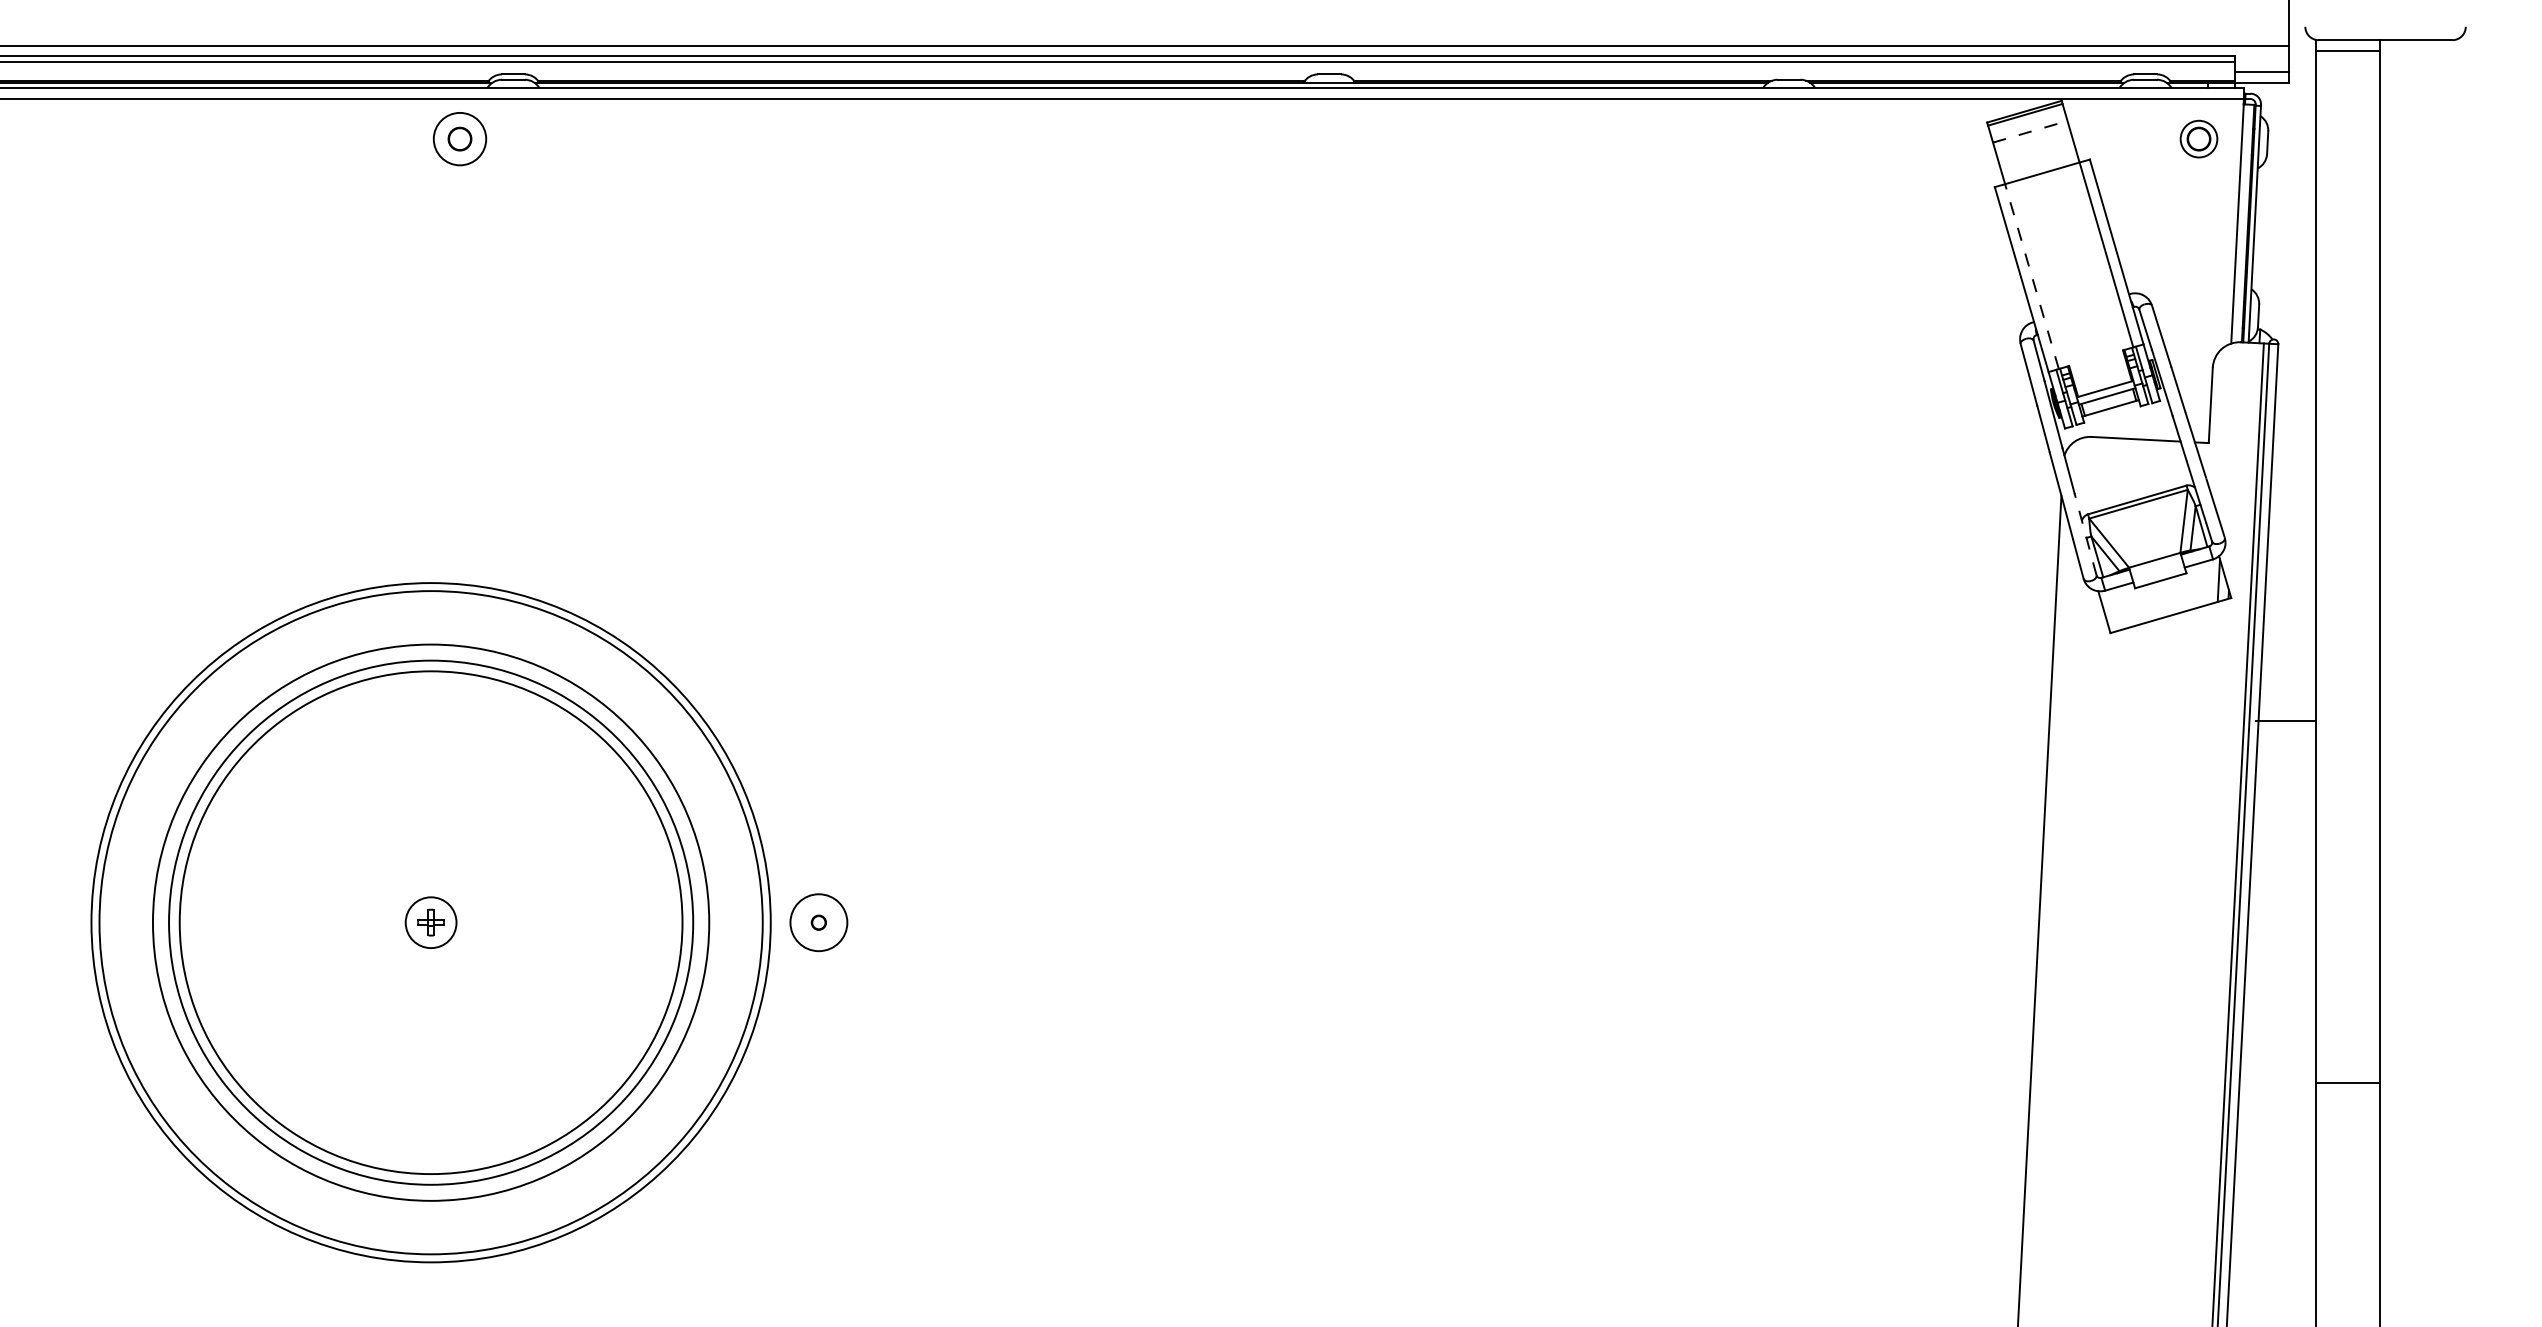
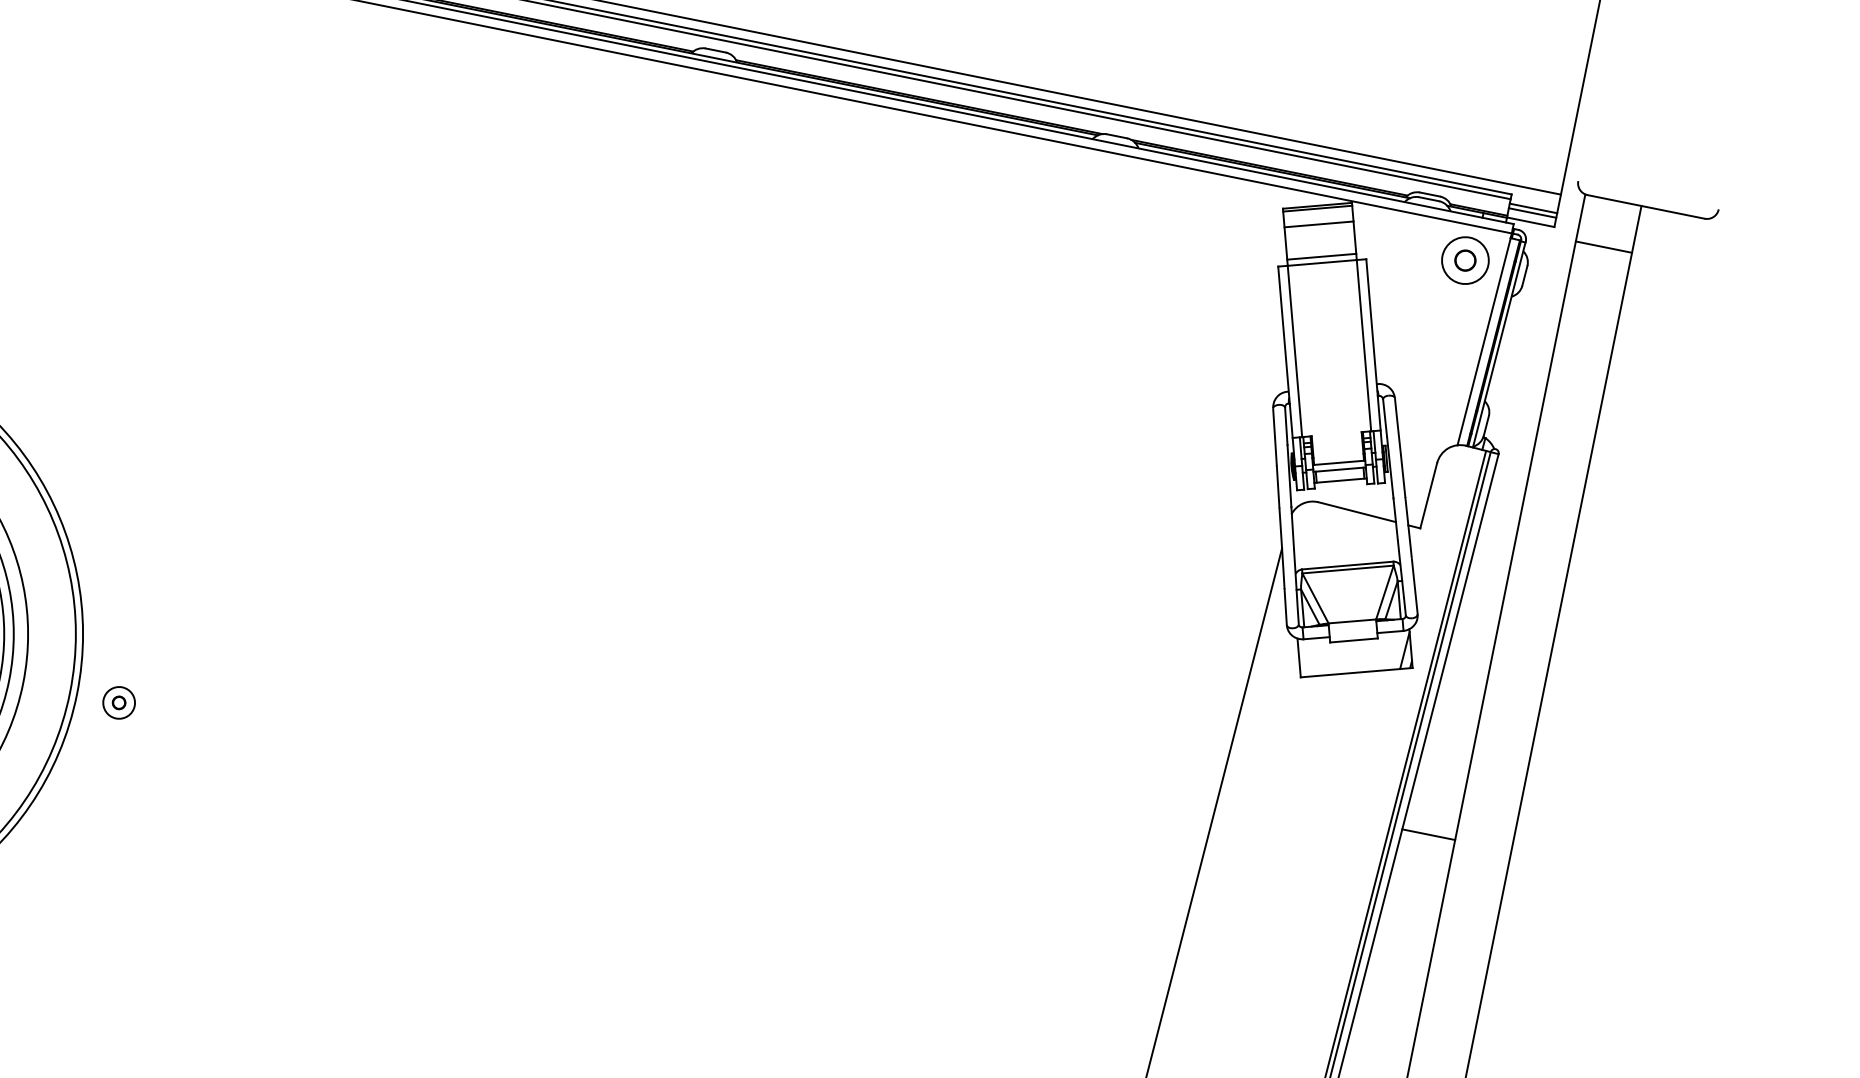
line: (2348, 50) -> (1604, 247), moved
line: (2262, 66) -> (1533, 208), added
line: (2030, 131) -> (1319, 224), dashed -> solid
circle: (2198, 138) -> (1465, 259), size x1.43
line: (2040, 166) -> (1321, 256), added
line: (2031, 276) -> (1294, 351), dashed -> solid
line: (2085, 535) -> (1296, 587), dashed -> solid
line: (2285, 720) -> (1428, 834), moved
circle: (818, 922) -> (118, 702), size x0.62

